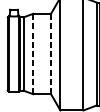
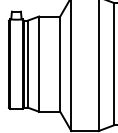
line: (33, 54) -> (39, 64), dashed -> solid
line: (51, 54) -> (60, 64), dashed -> solid

